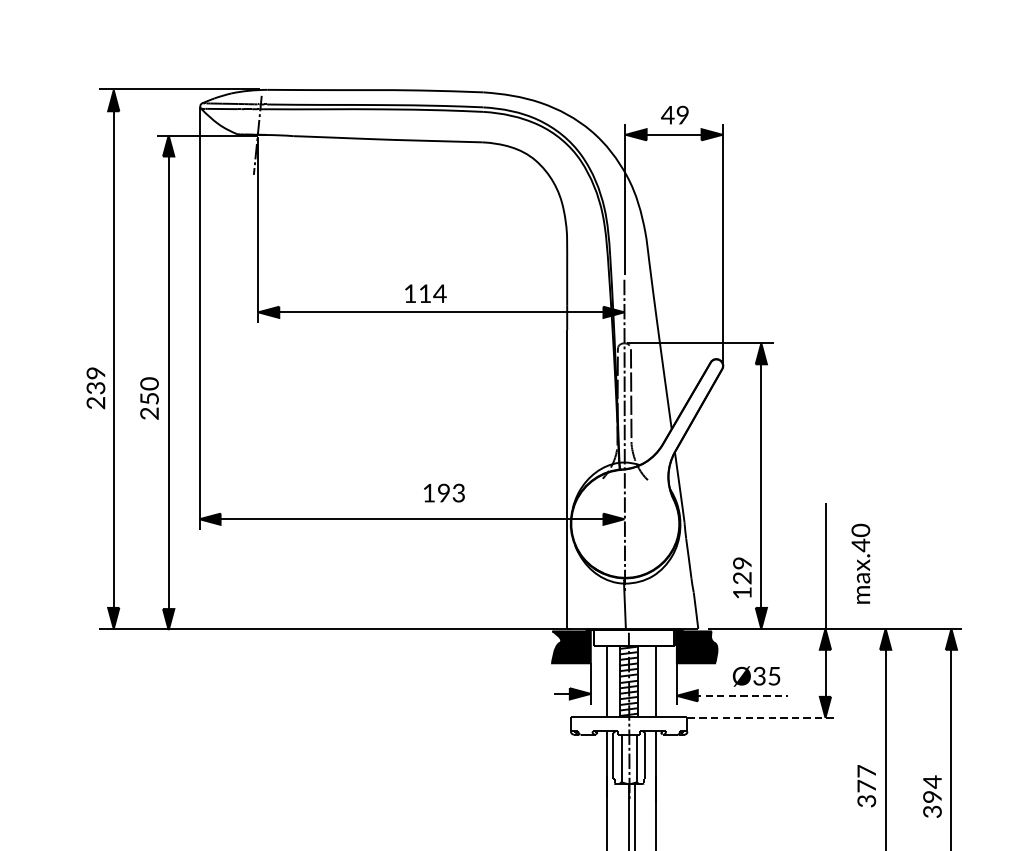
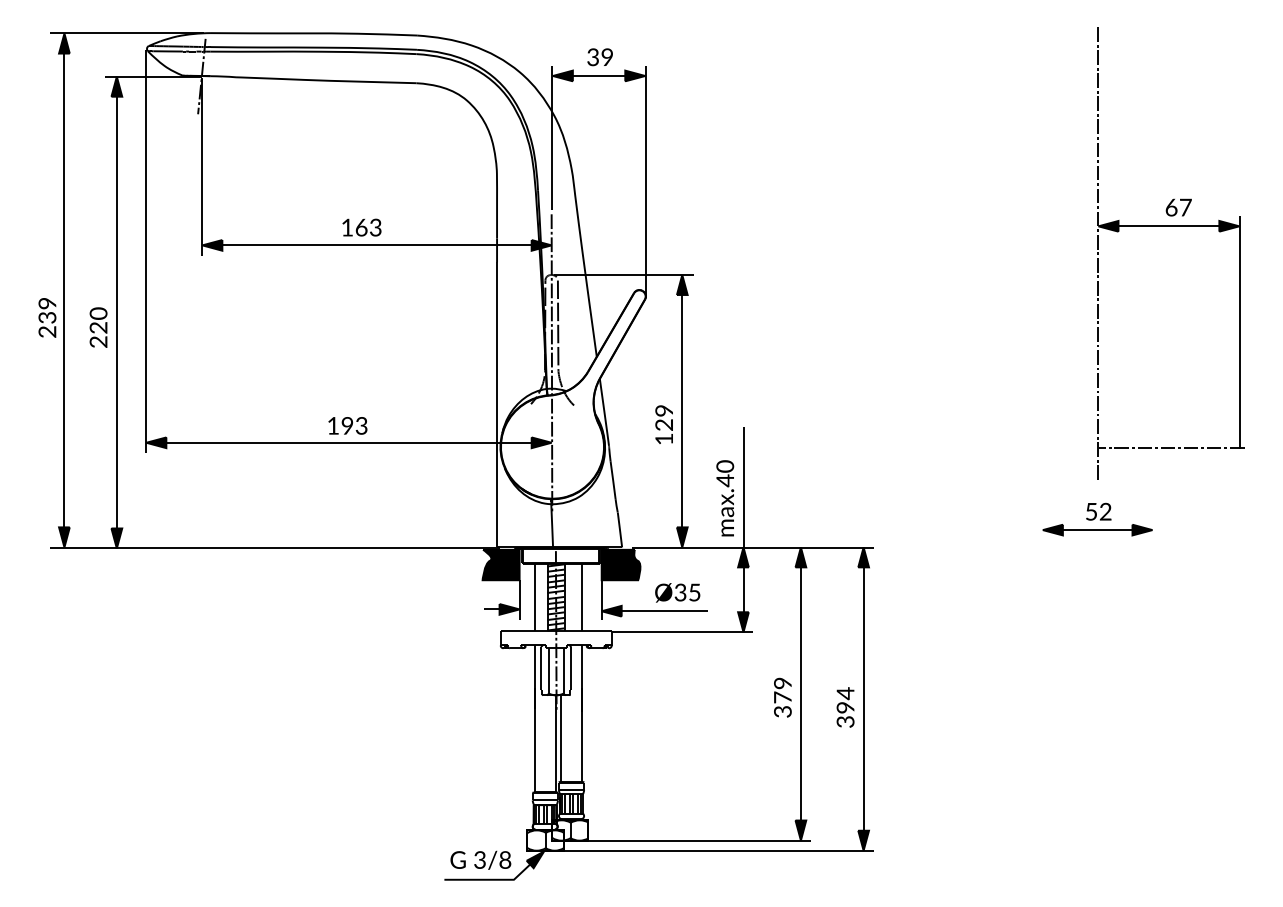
text: (667, 115) -> (592, 57), 49 -> 39
text: (432, 293) -> (368, 227), 114 -> 163
text: (149, 398) -> (98, 327), 250 -> 220
text: (443, 492) -> (347, 425), moved
text: (861, 563) -> (725, 498), moved
text: (741, 577) -> (663, 424), moved
line: (740, 696) -> (662, 611), dashed -> solid
line: (761, 718) -> (682, 632), dashed -> solid
text: (866, 771) -> (782, 683), 377 -> 379

